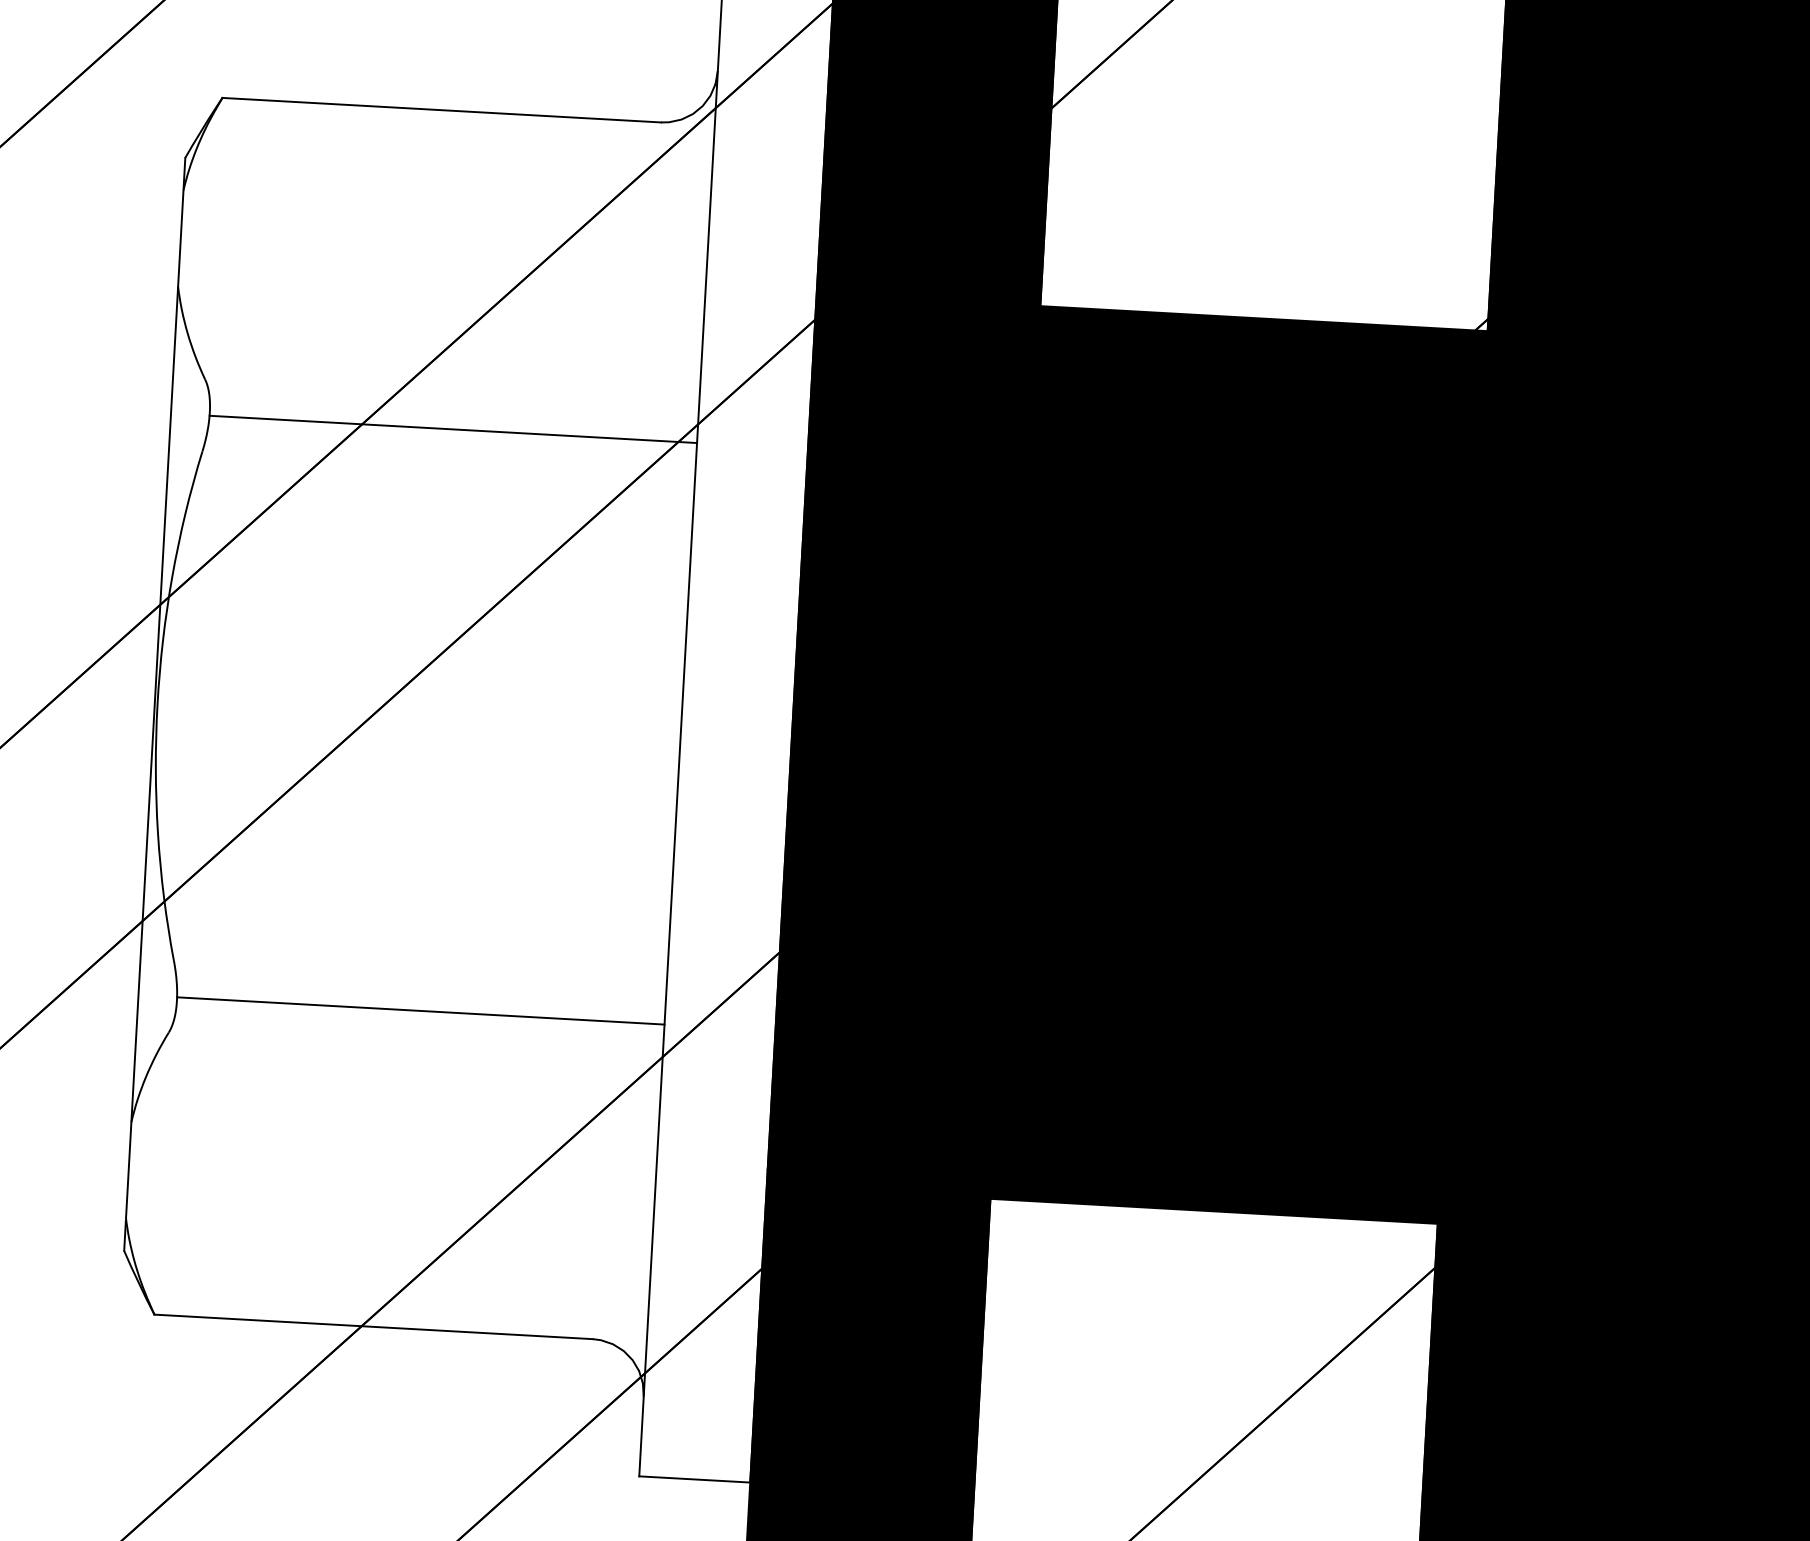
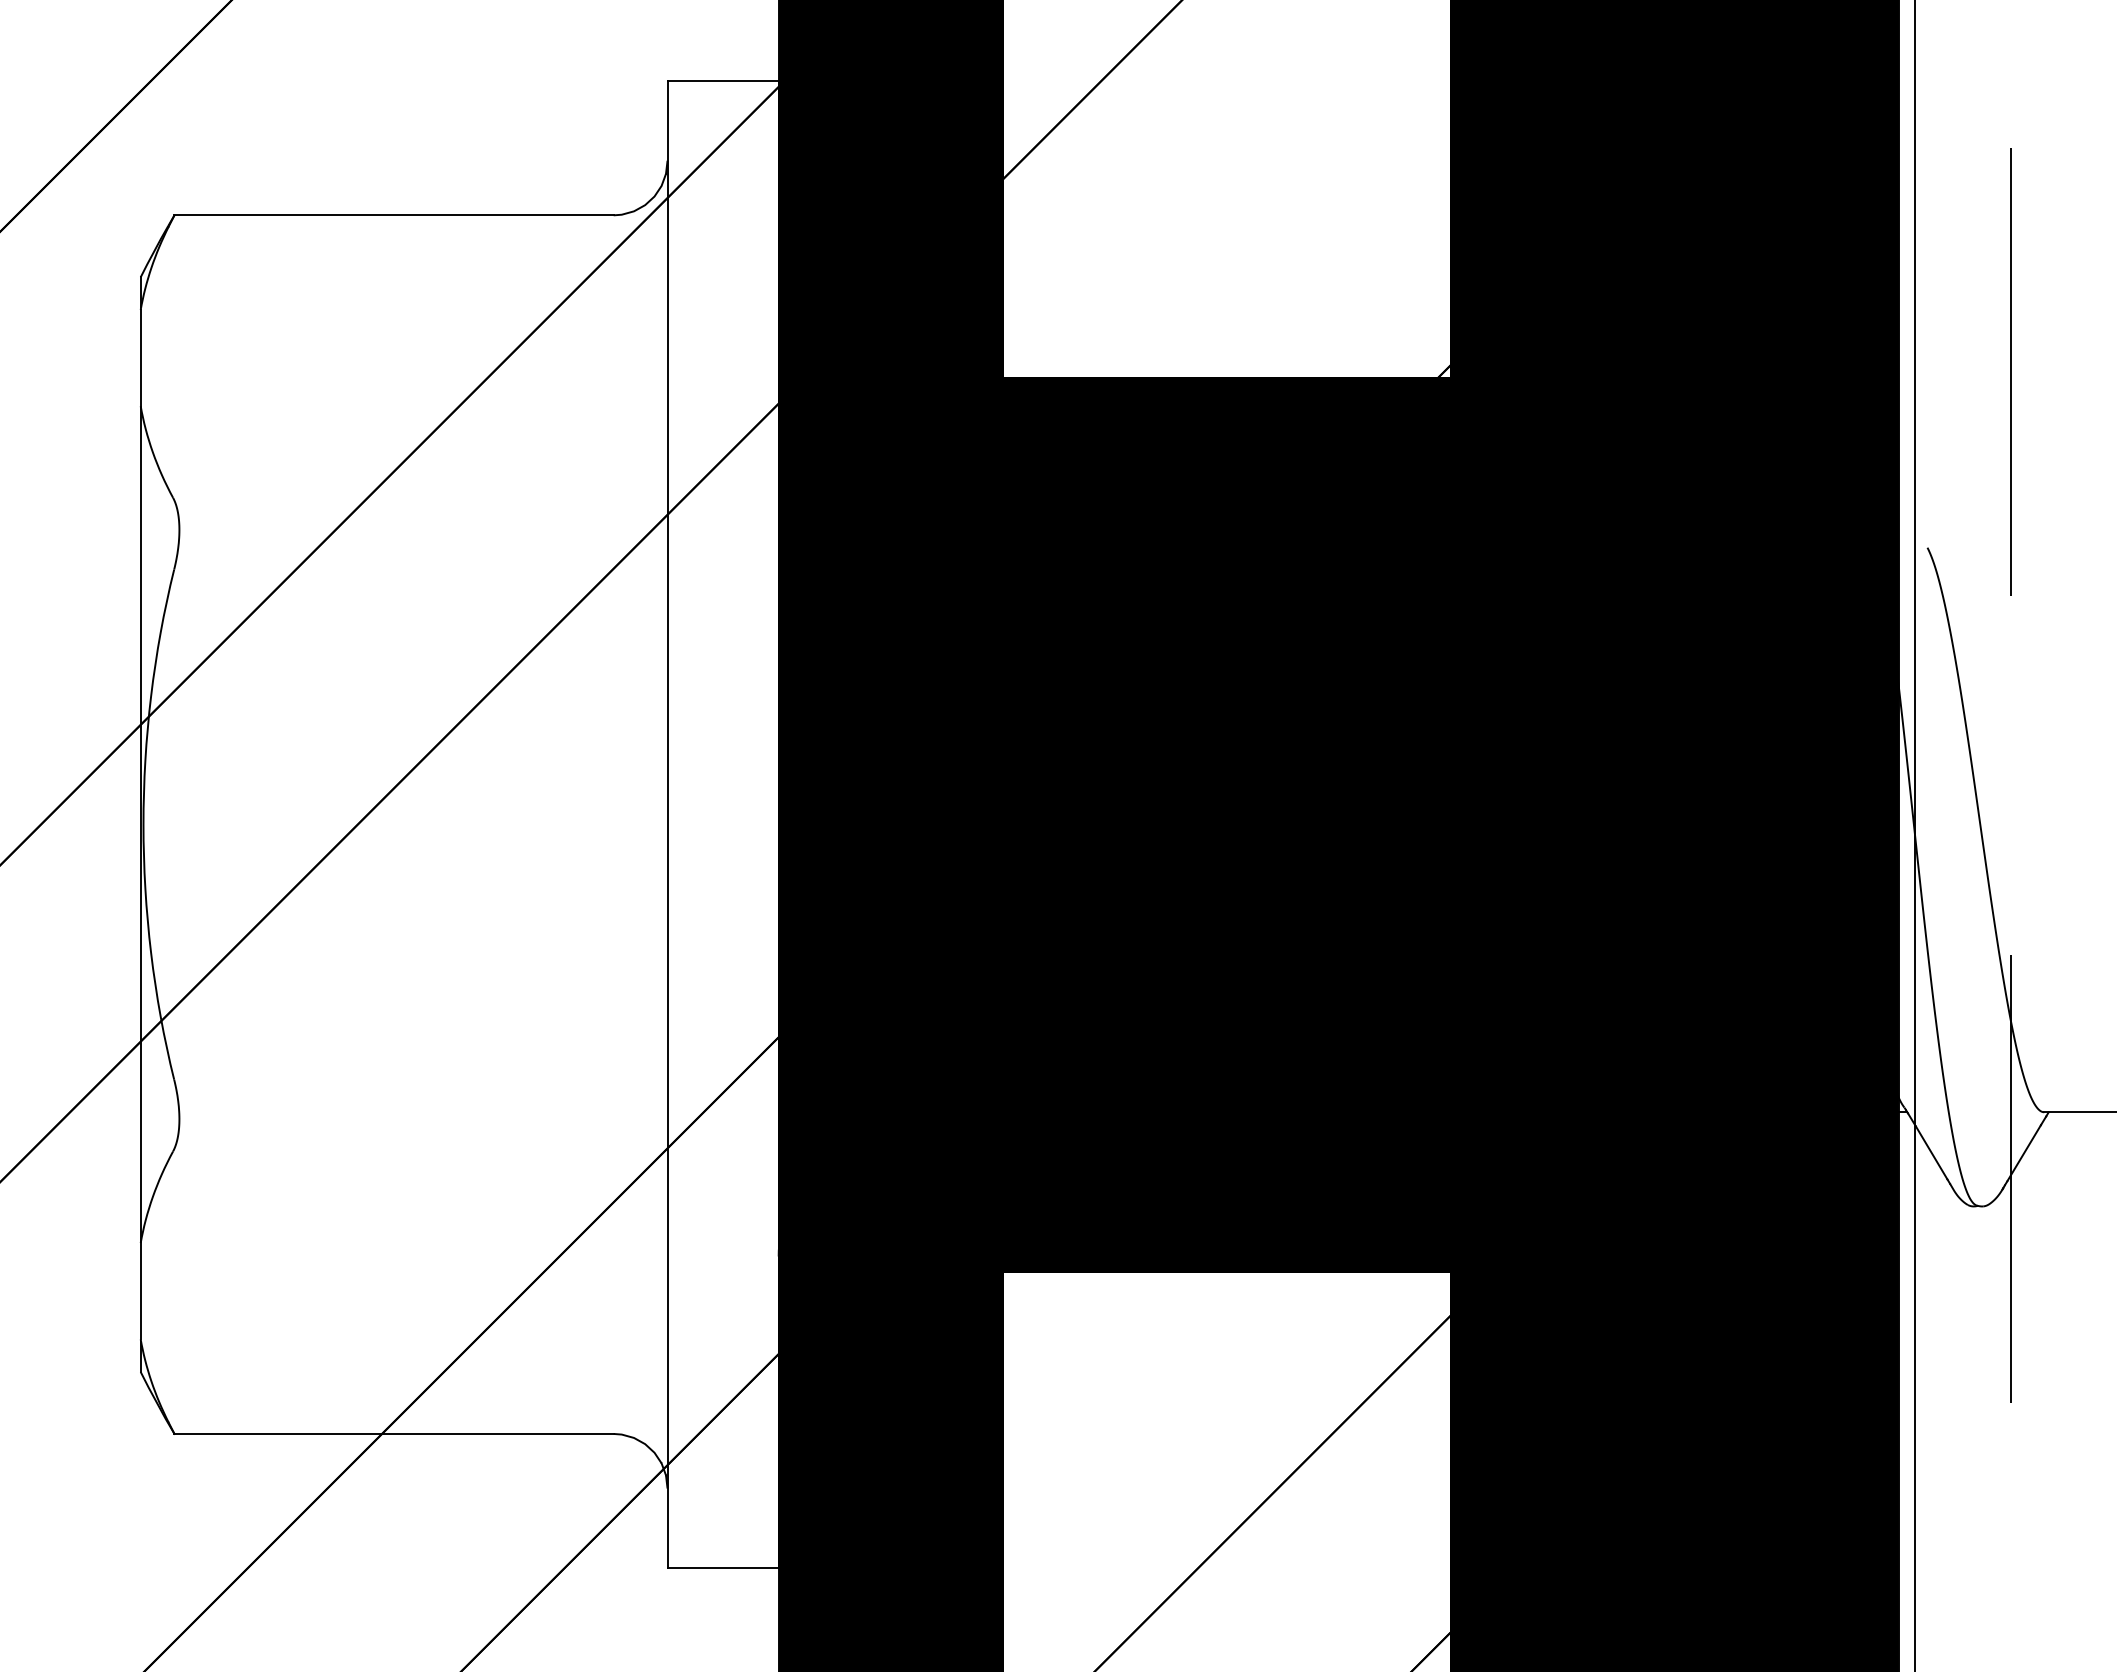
line: (453, 429) -> (423, 533), removed
line: (420, 1010) -> (423, 1115), removed

